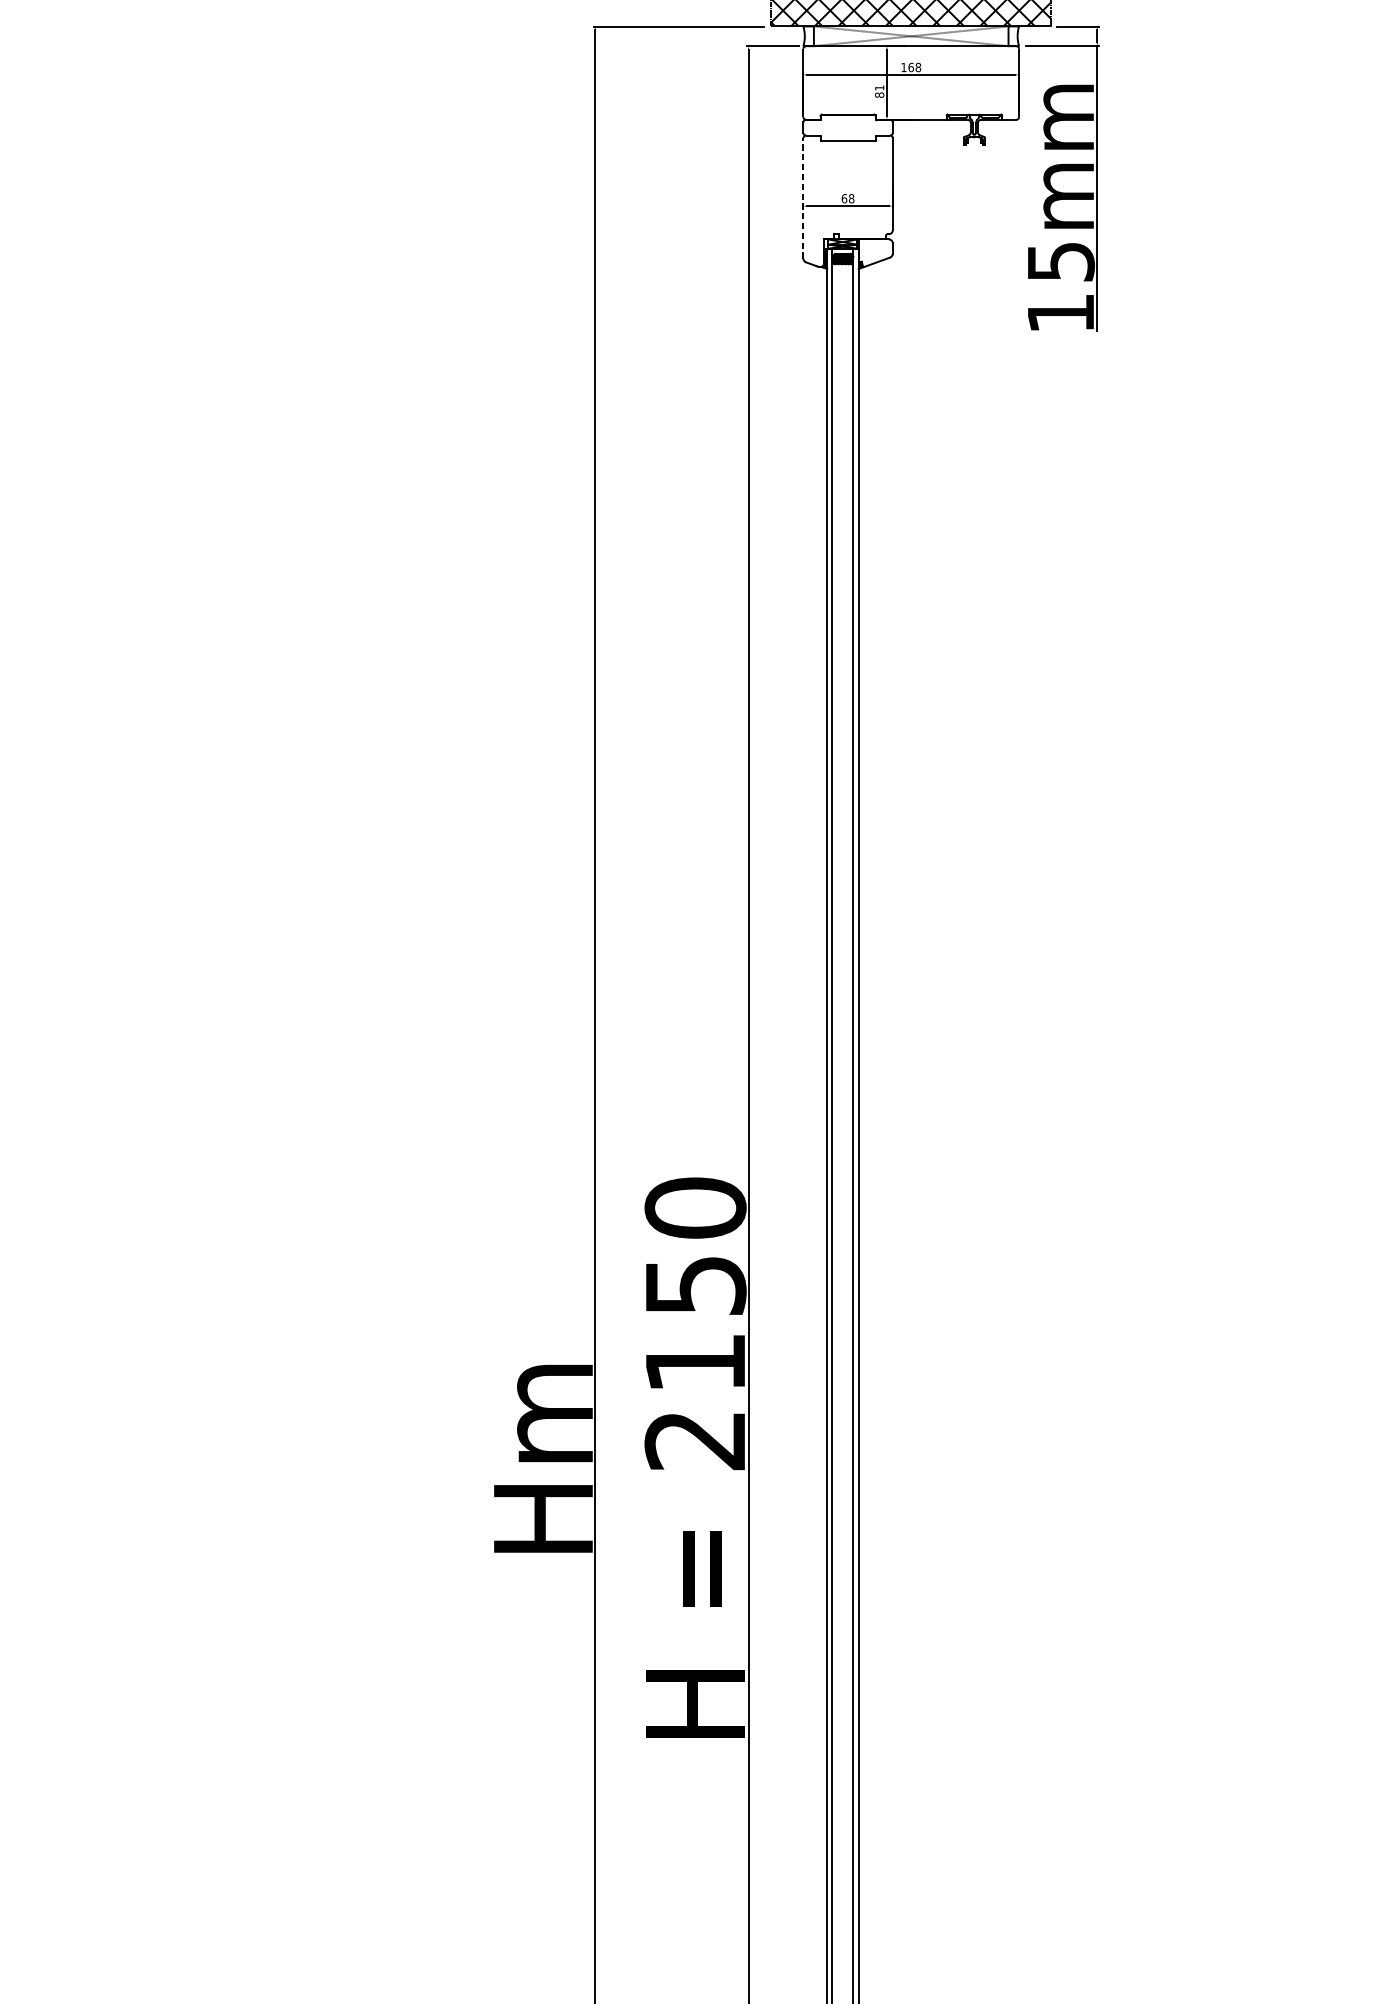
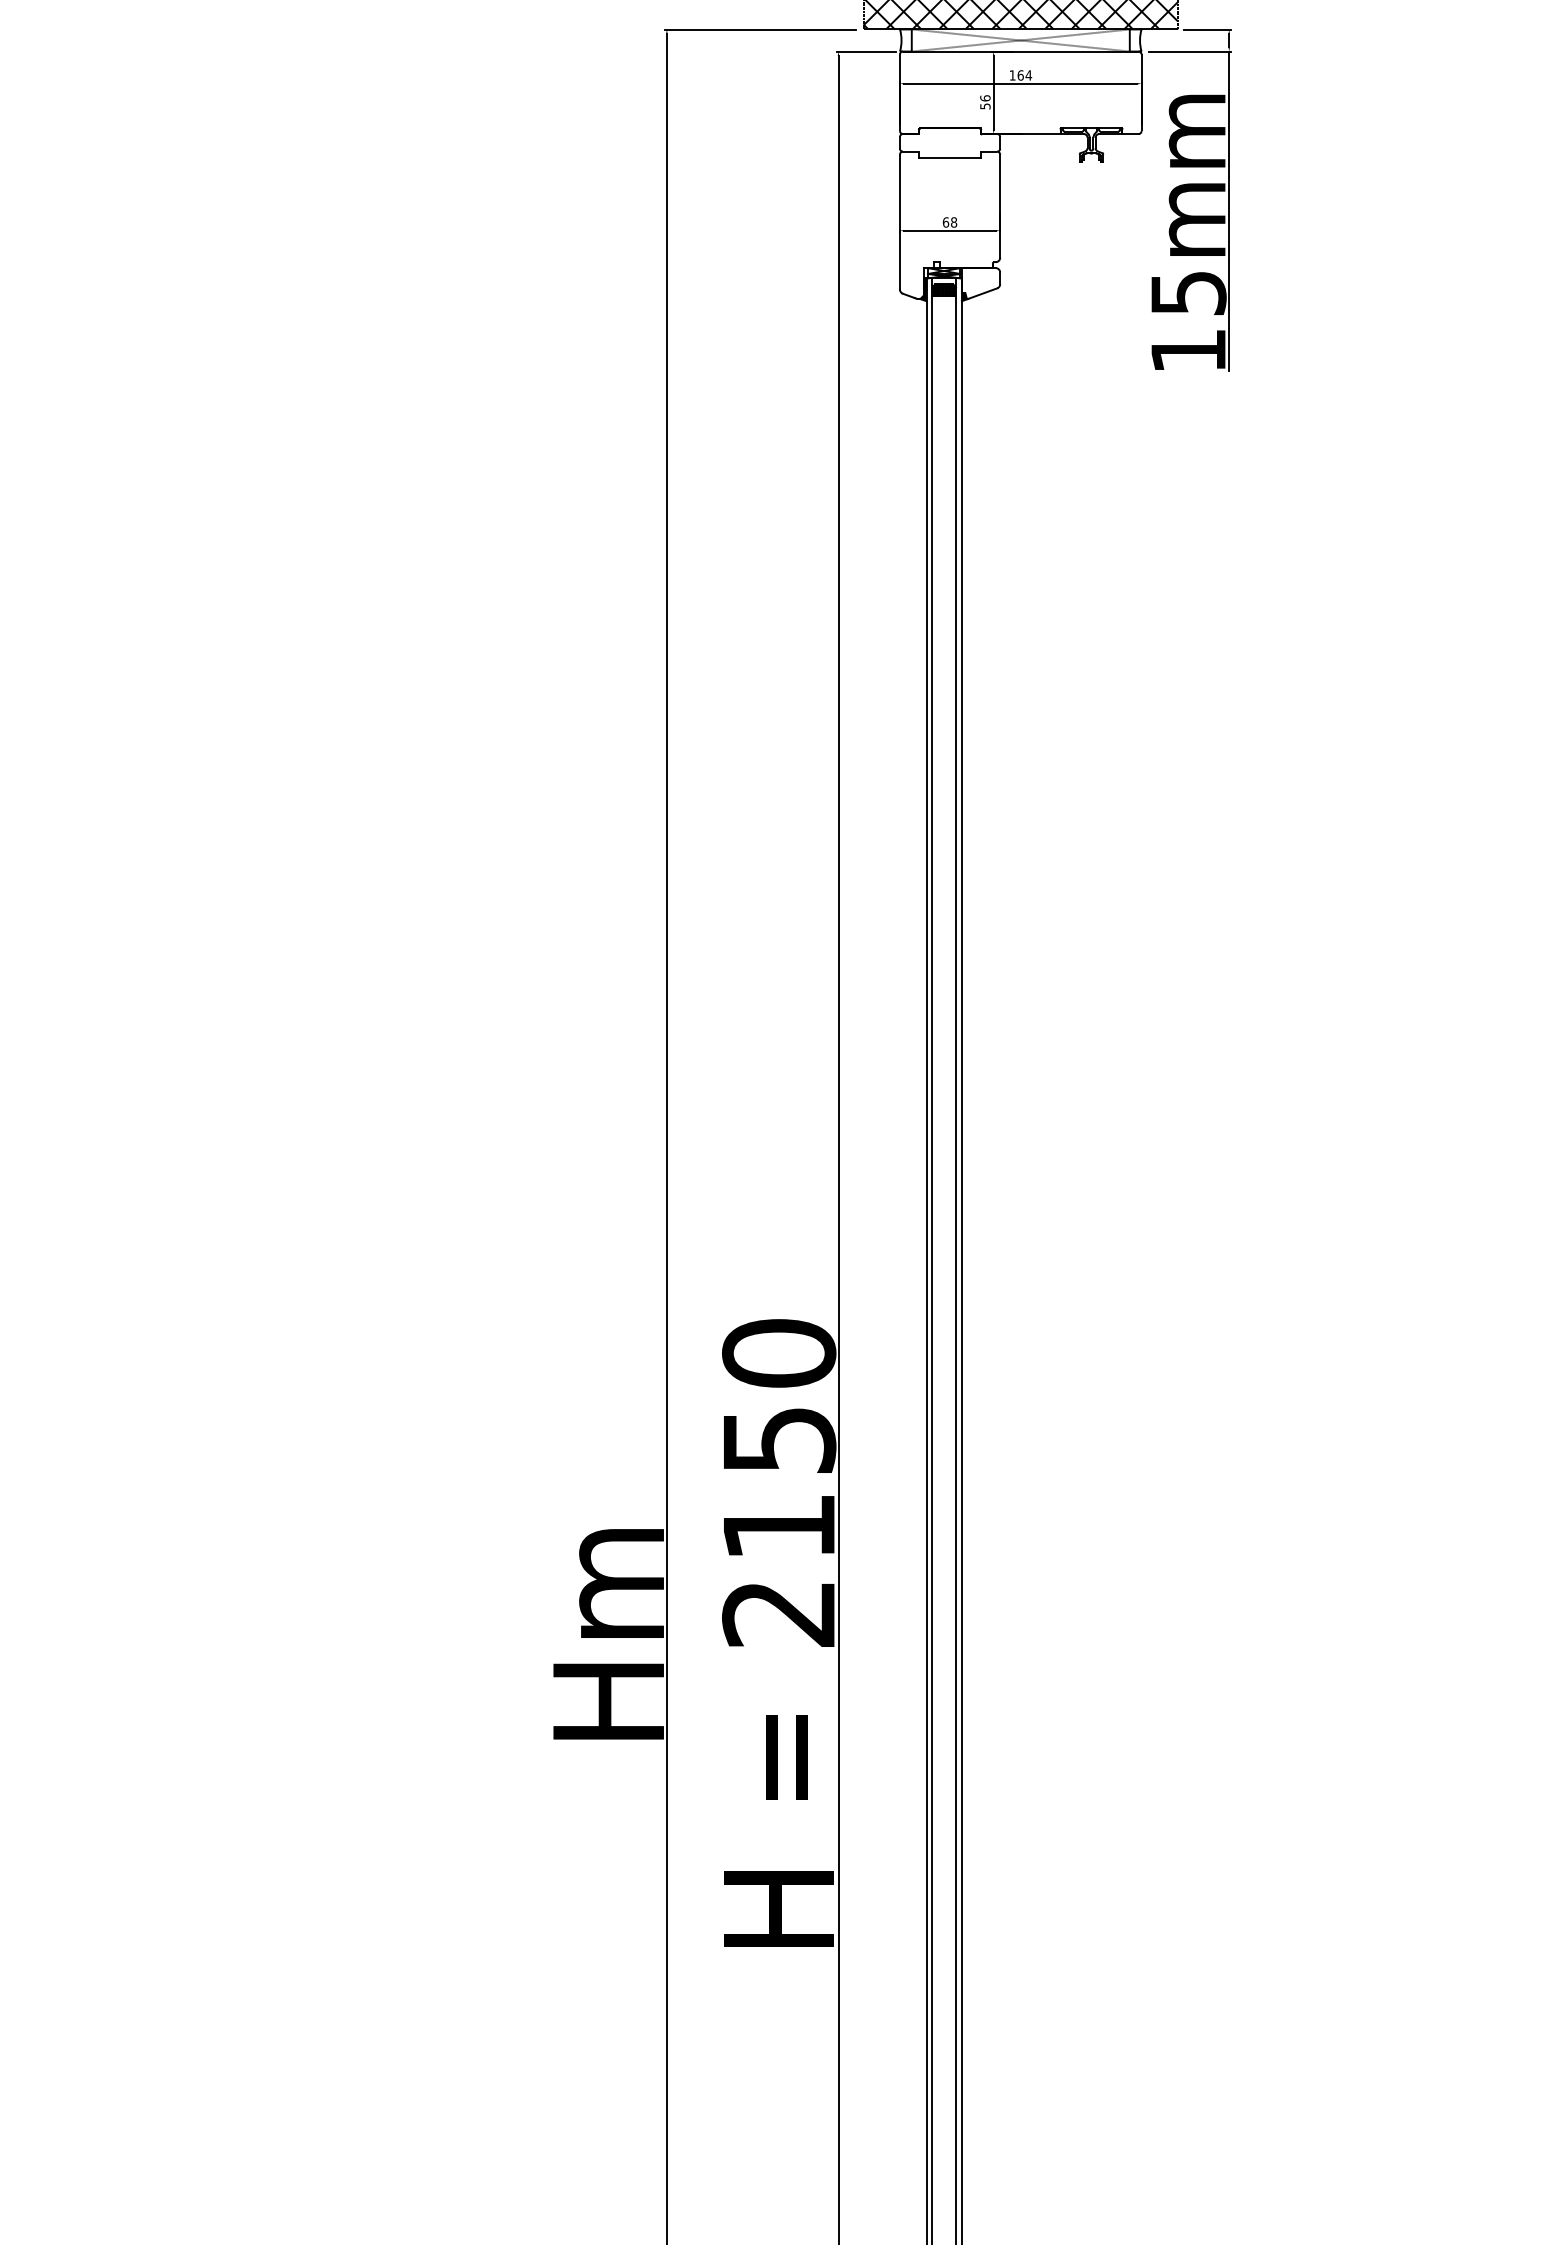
text: (918, 67) -> (1028, 75), 168 -> 164
text: (879, 91) -> (985, 102), 81 -> 56
line: (802, 198) -> (899, 222), dashed -> solid

